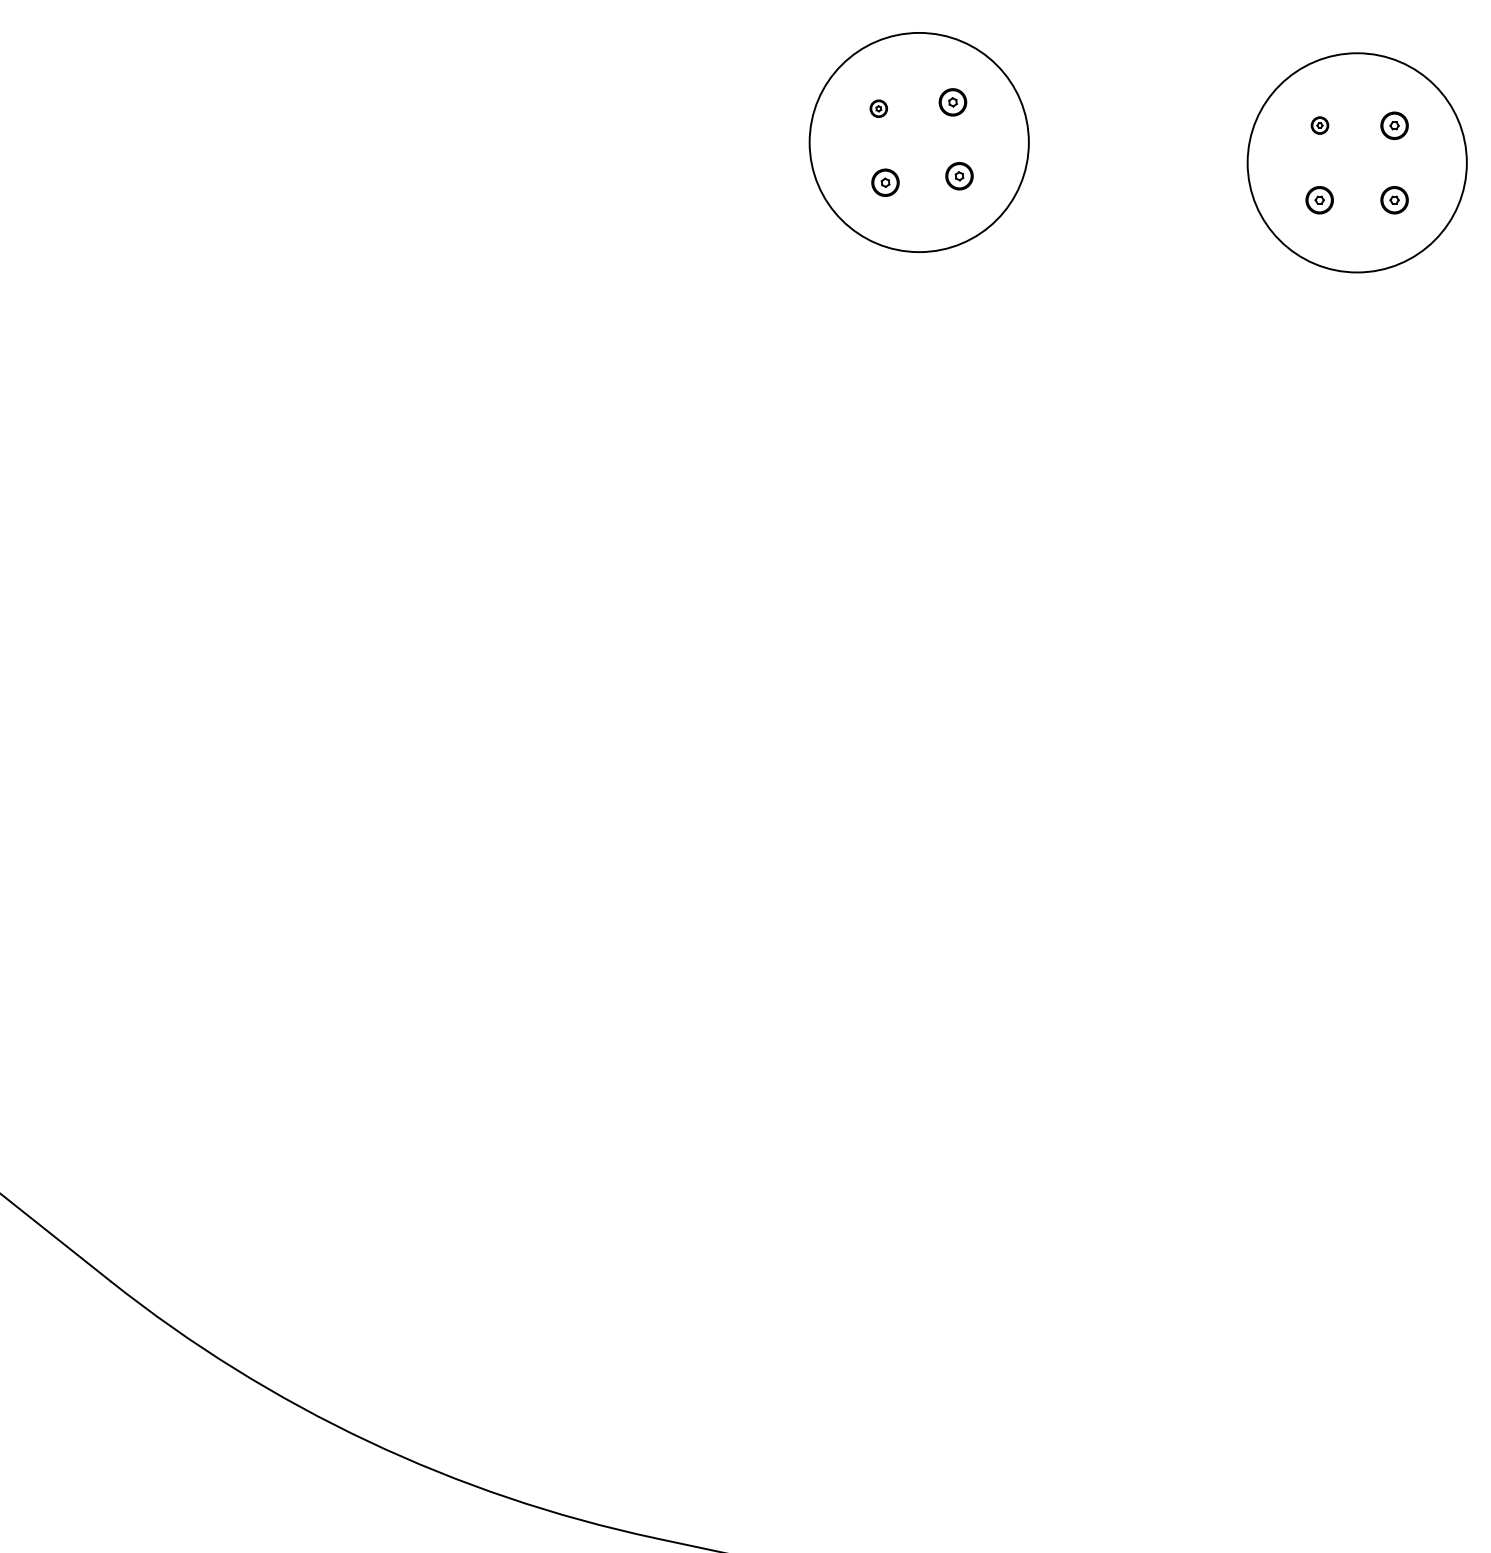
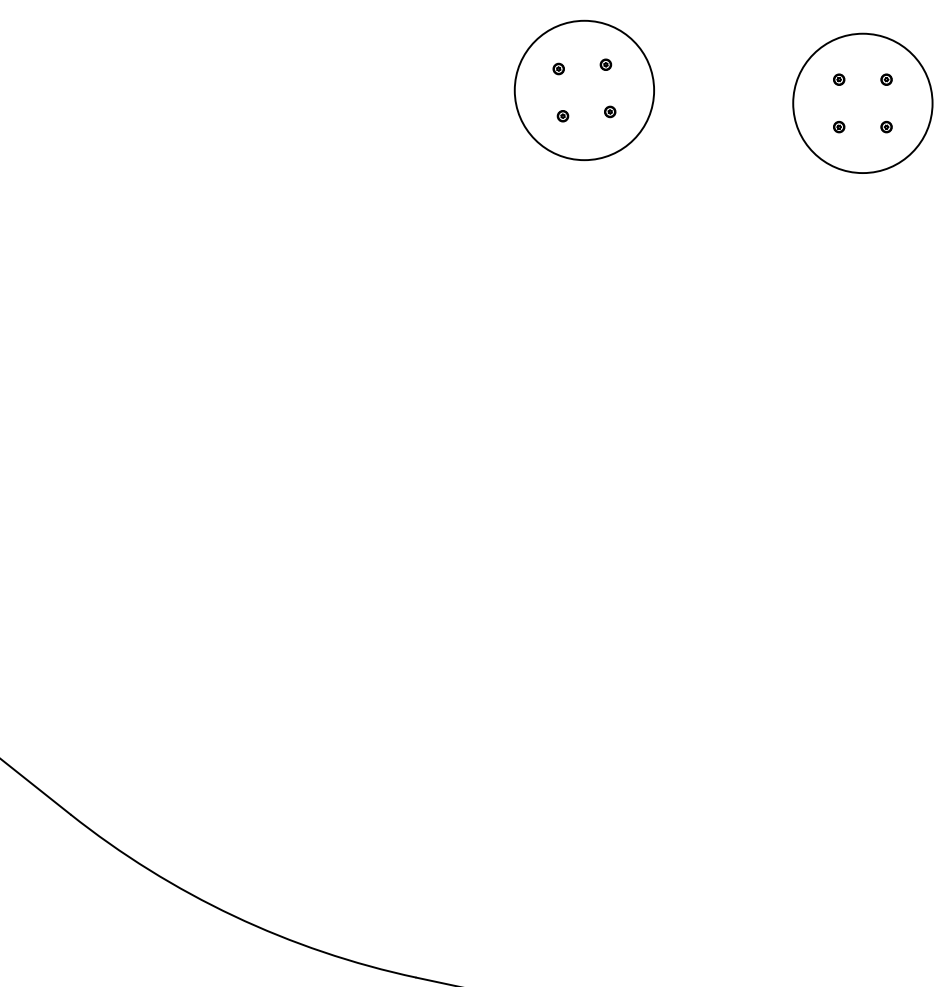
part: (952, 101) -> (605, 64), size x0.62
part: (1394, 125) -> (886, 79), size x0.62
part: (960, 175) -> (610, 111), size x0.62
part: (884, 183) -> (562, 116), size x0.62
part: (1320, 199) -> (839, 126), size x0.62
part: (1394, 199) -> (886, 126), size x0.62

